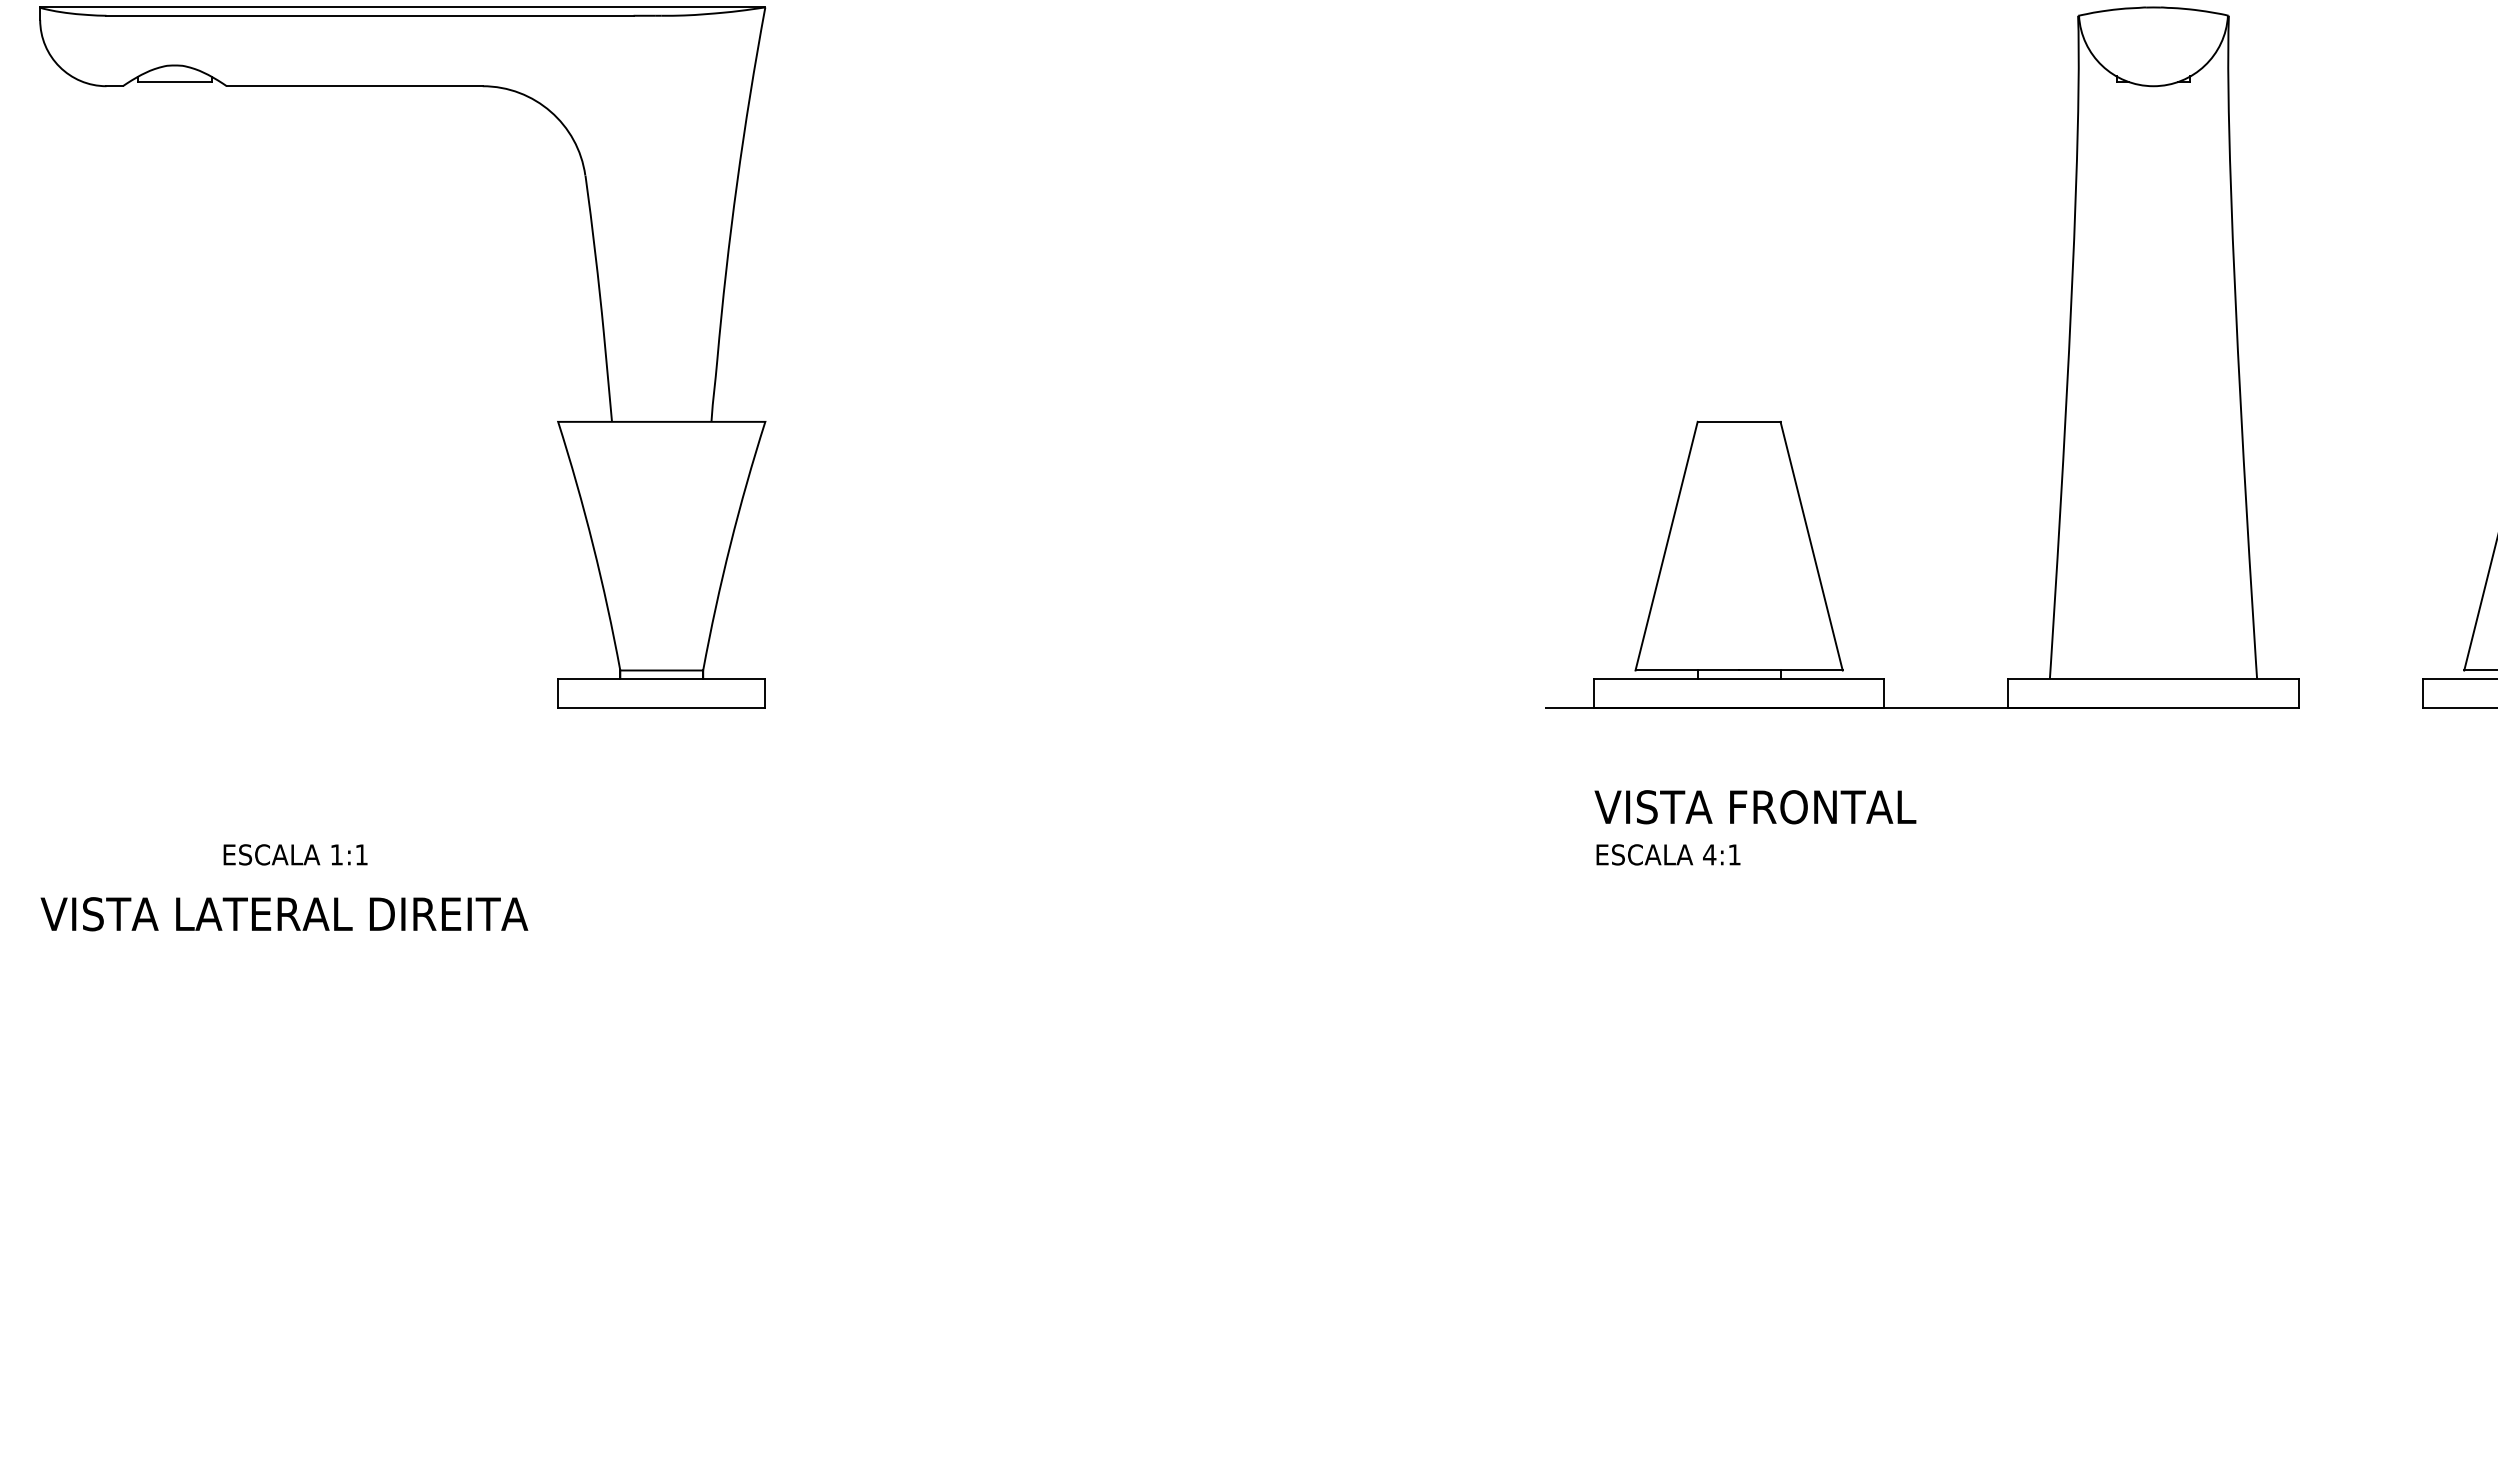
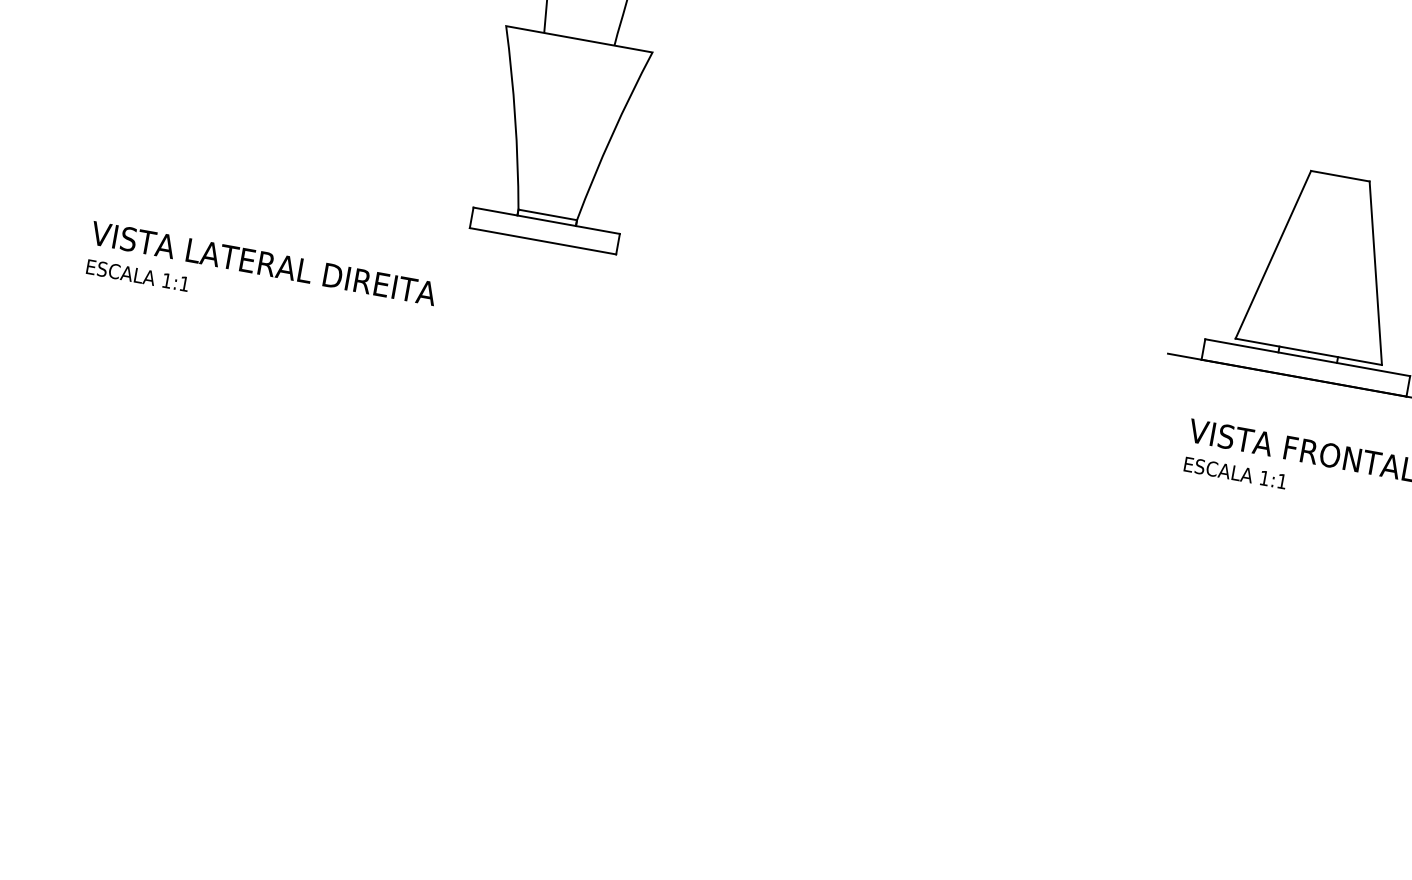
text: (295, 854) -> (137, 275), moved
text: (1709, 854) -> (1264, 478), 4:1 -> 1:1
text: (284, 914) -> (263, 263), moved

